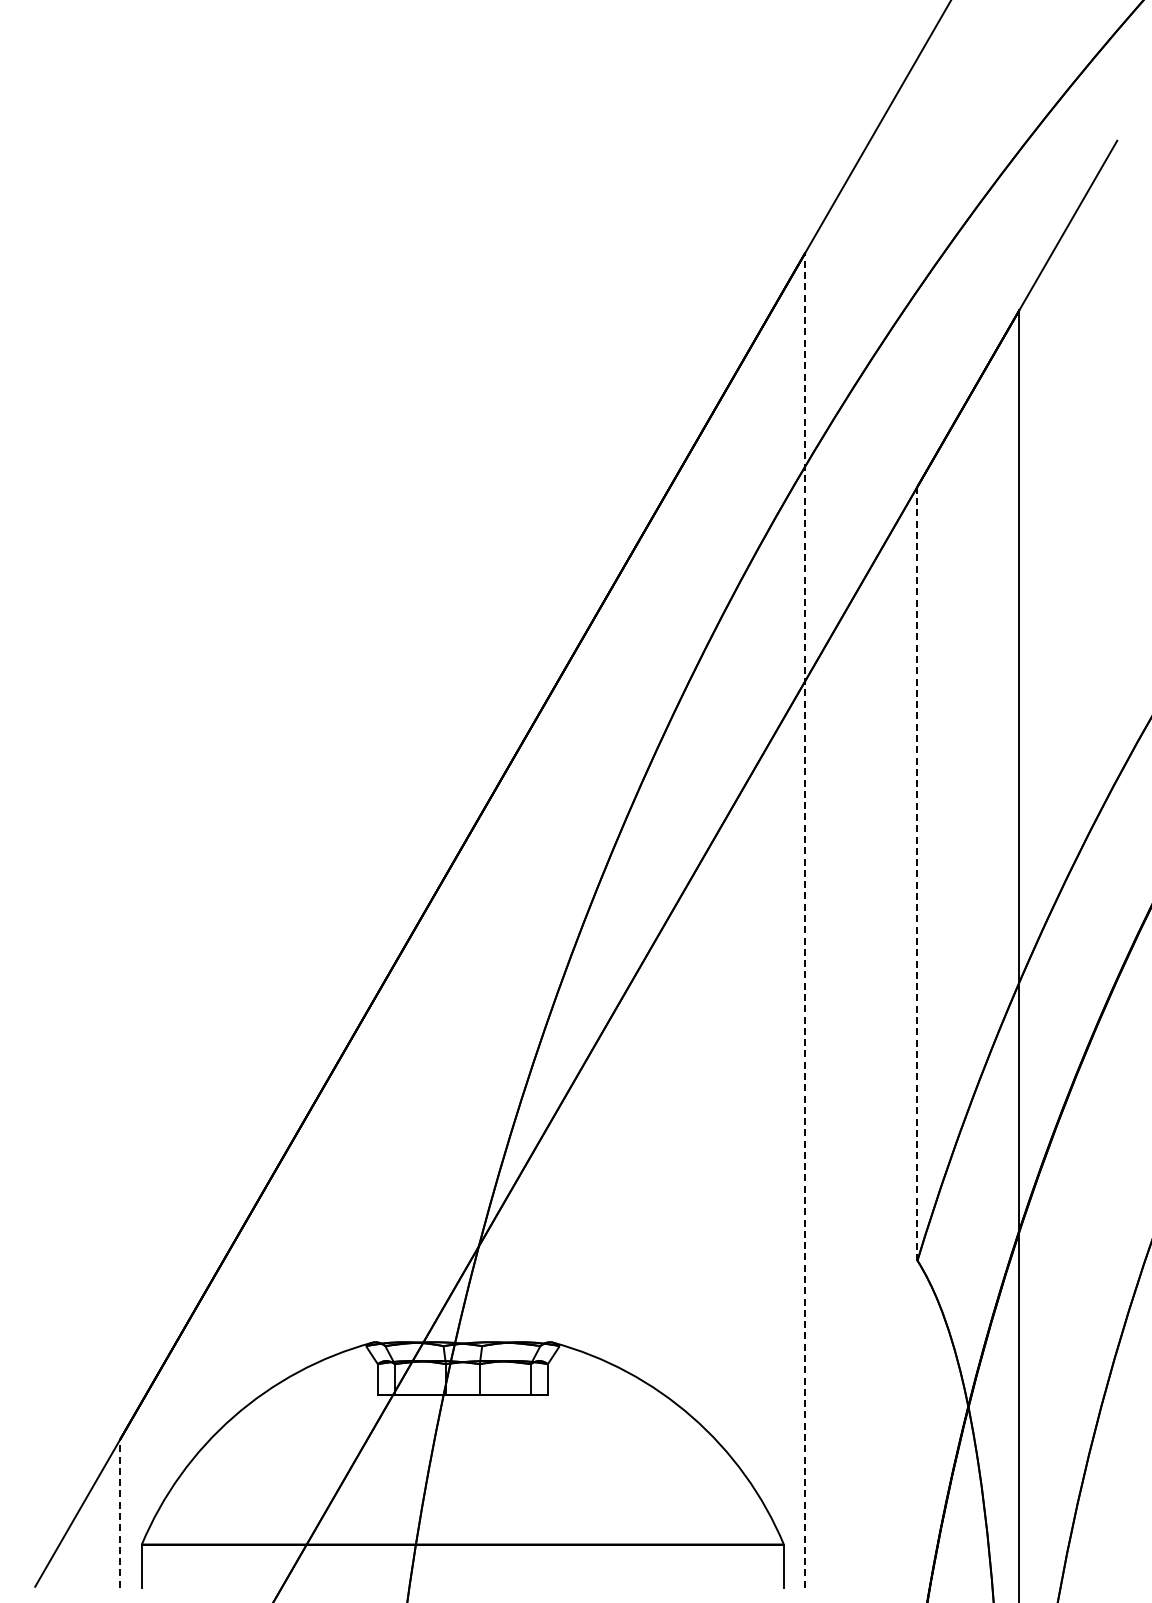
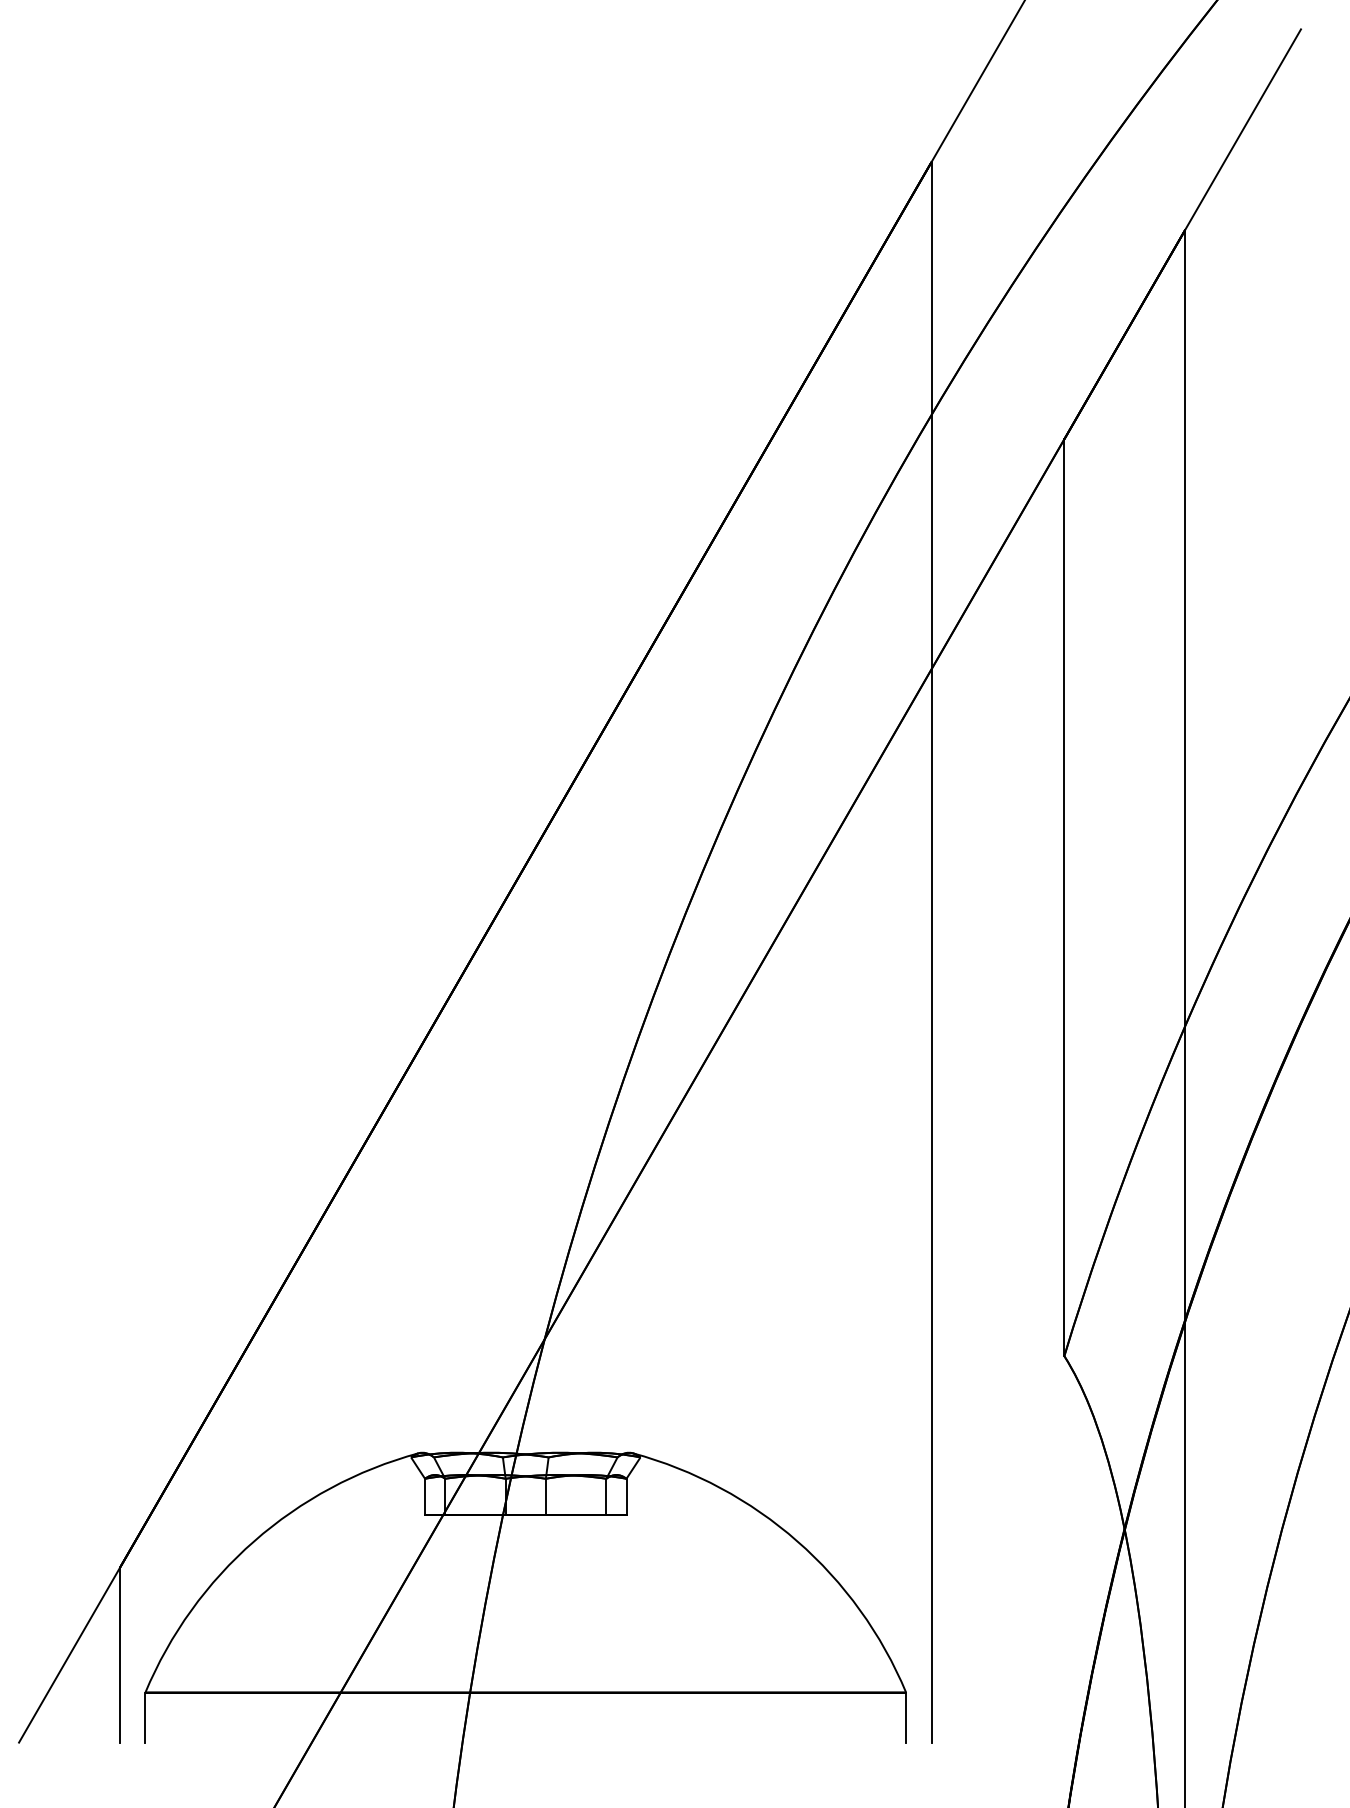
line: (917, 873) -> (1064, 897), dashed -> solid
line: (805, 919) -> (931, 951), dashed -> solid
line: (120, 1512) -> (120, 1654), dashed -> solid

